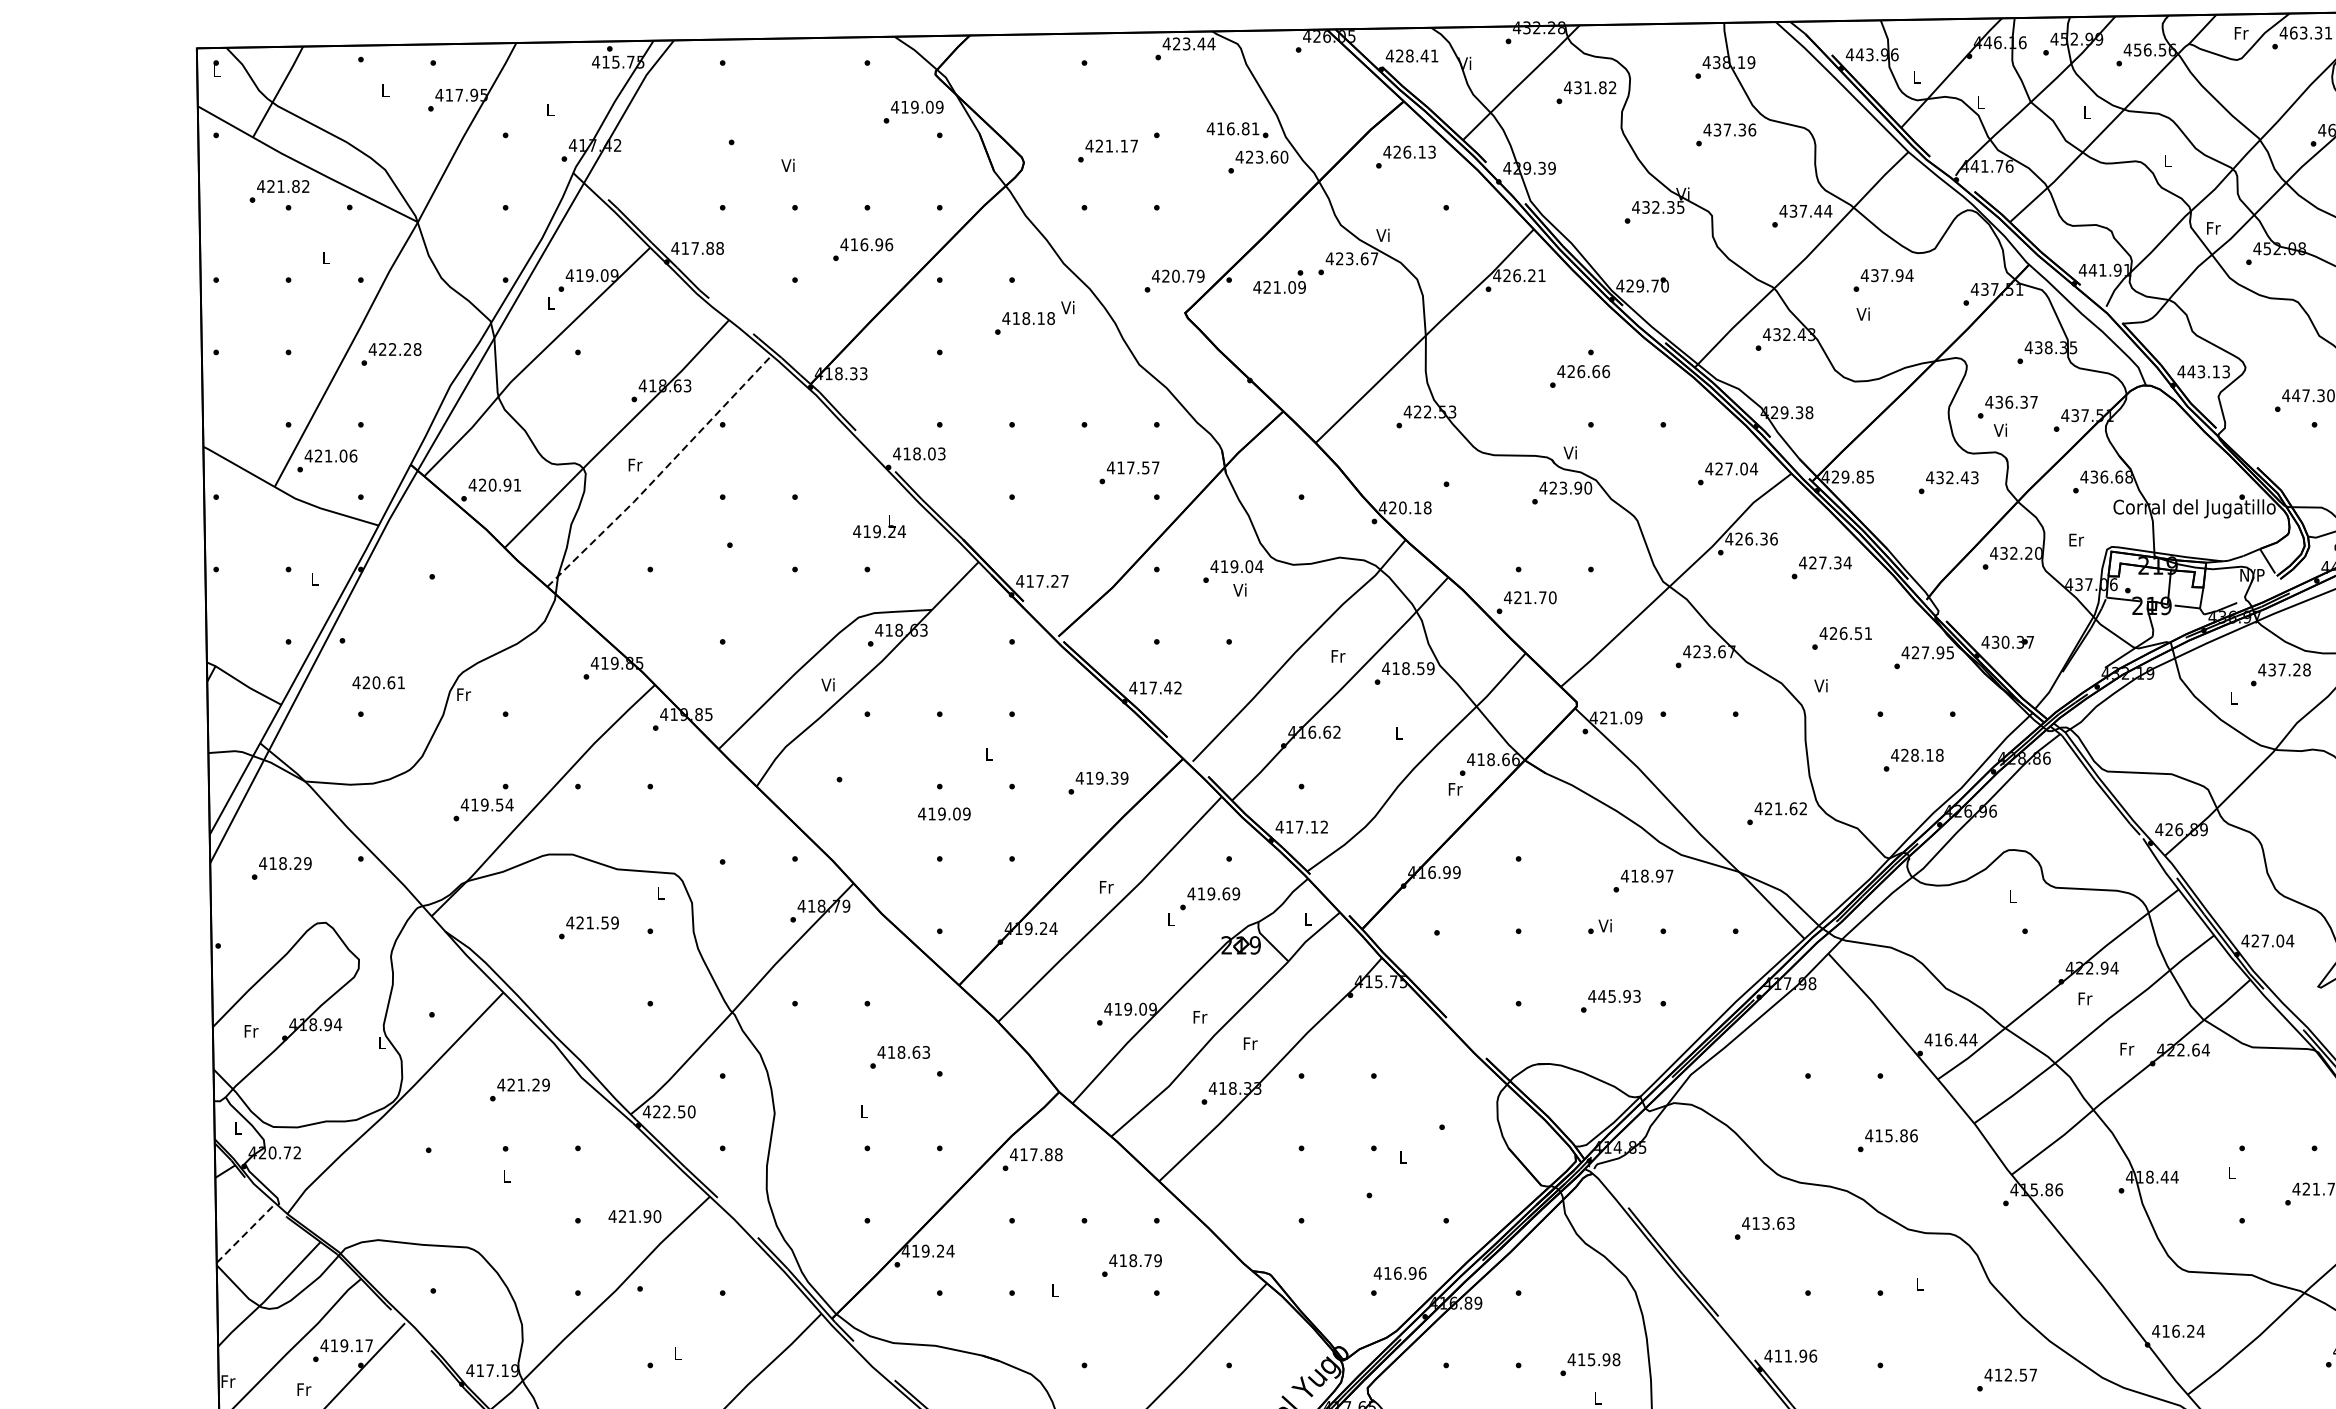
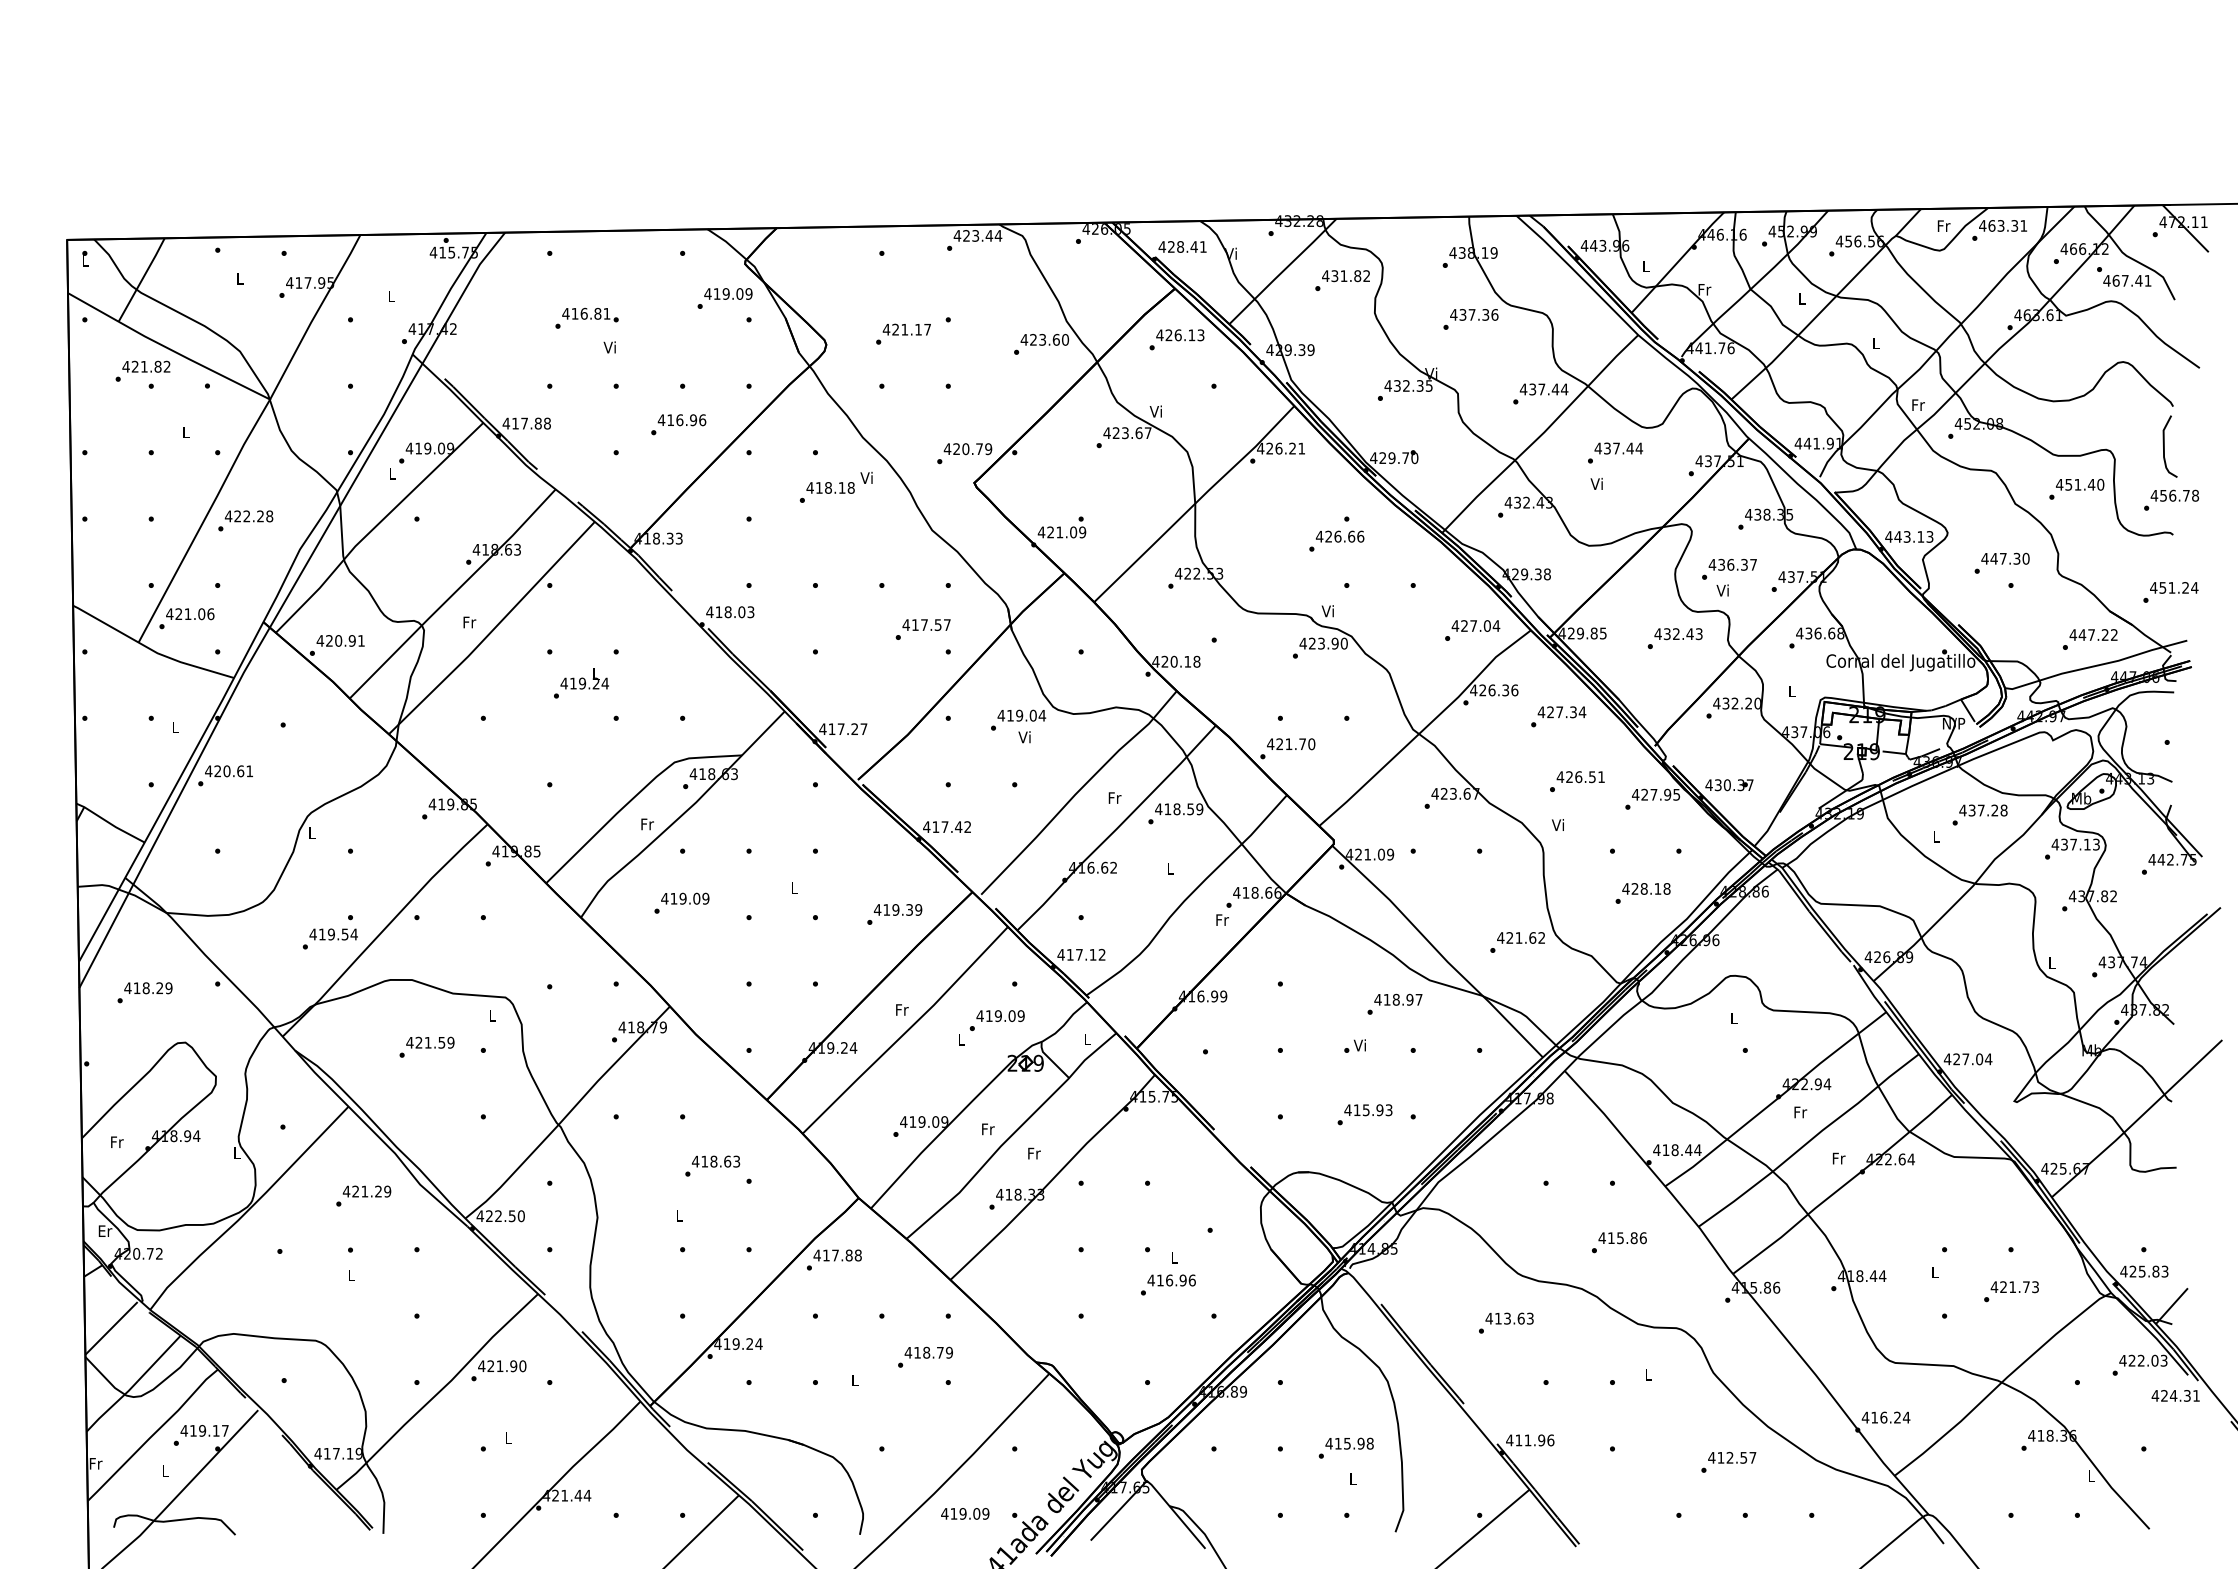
text: (1980, 102) -> (1704, 289), L -> Fr
text: (1237, 129) -> (590, 314), moved
text: (1898, 275) -> (1629, 448), 437.94 -> 437.44
text: (1279, 282) -> (1061, 527), moved
line: (660, 473) -> (492, 630), dashed -> solid
text: (879, 526) -> (584, 678), moved
text: (2076, 540) -> (1792, 691), Er -> L
text: (378, 682) -> (228, 771), moved
text: (828, 685) -> (646, 824), Vi -> Fr
text: (464, 693) -> (312, 832), Fr -> L
text: (944, 813) -> (685, 898), moved
text: (1225, 893) -> (1011, 1015), 419.69 -> 419.09
text: (1601, 995) -> (1356, 1109), 445.93 -> 415.93
text: (1947, 1039) -> (1674, 1149), 416.44 -> 418.44
text: (238, 1127) -> (105, 1230), L -> Er
text: (635, 1216) -> (502, 1366), moved
line: (245, 1234) -> (111, 1328), dashed -> solid
text: (1399, 1273) -> (1171, 1280), moved
text: (304, 1388) -> (165, 1470), Fr -> L

